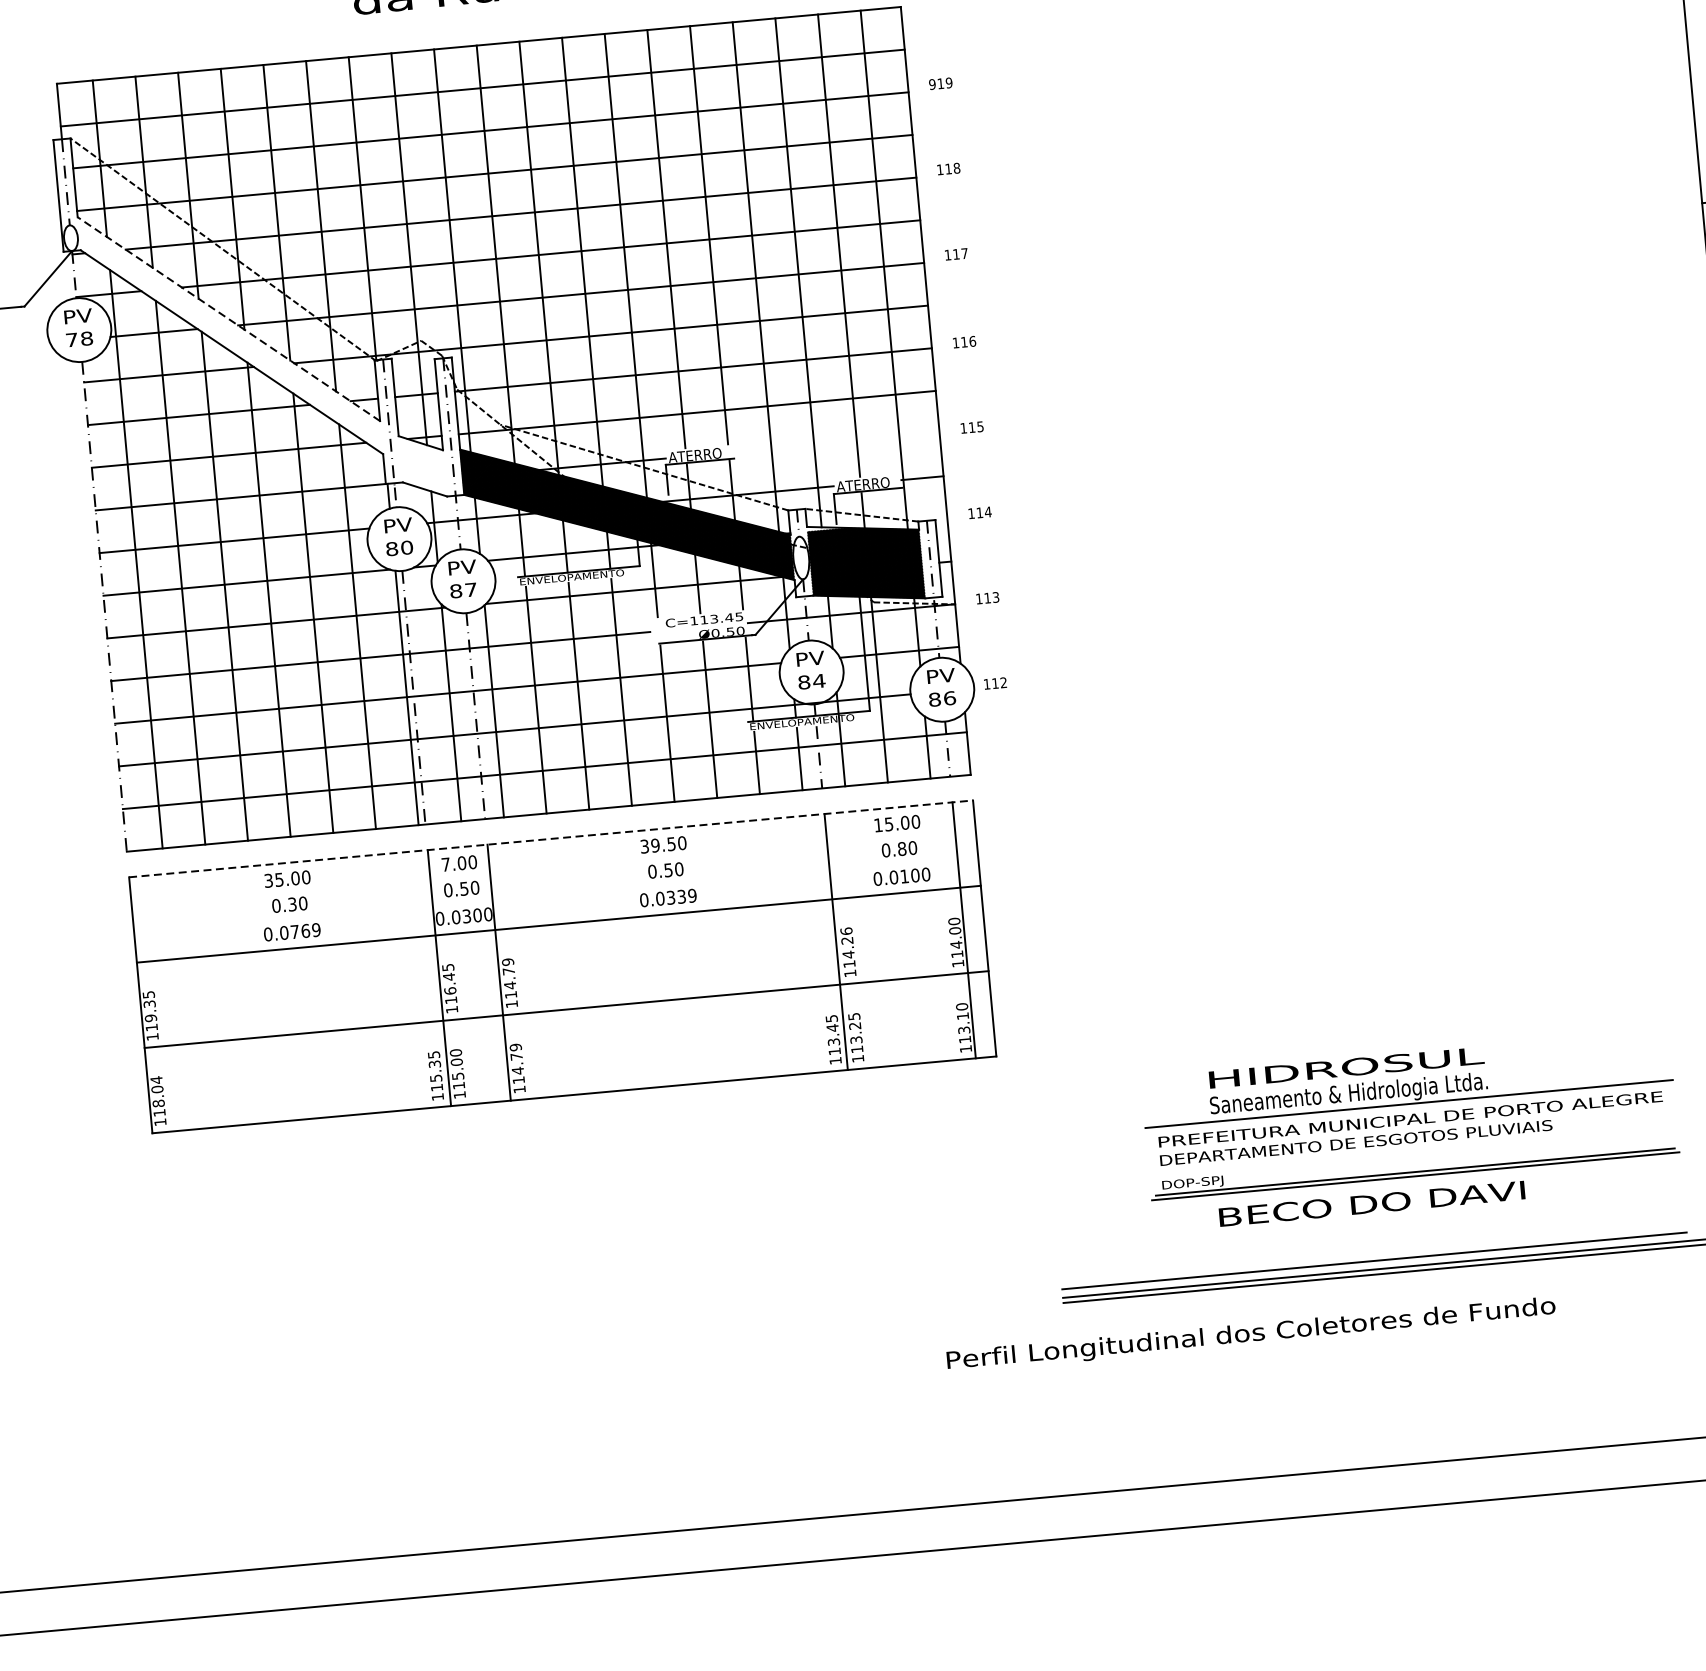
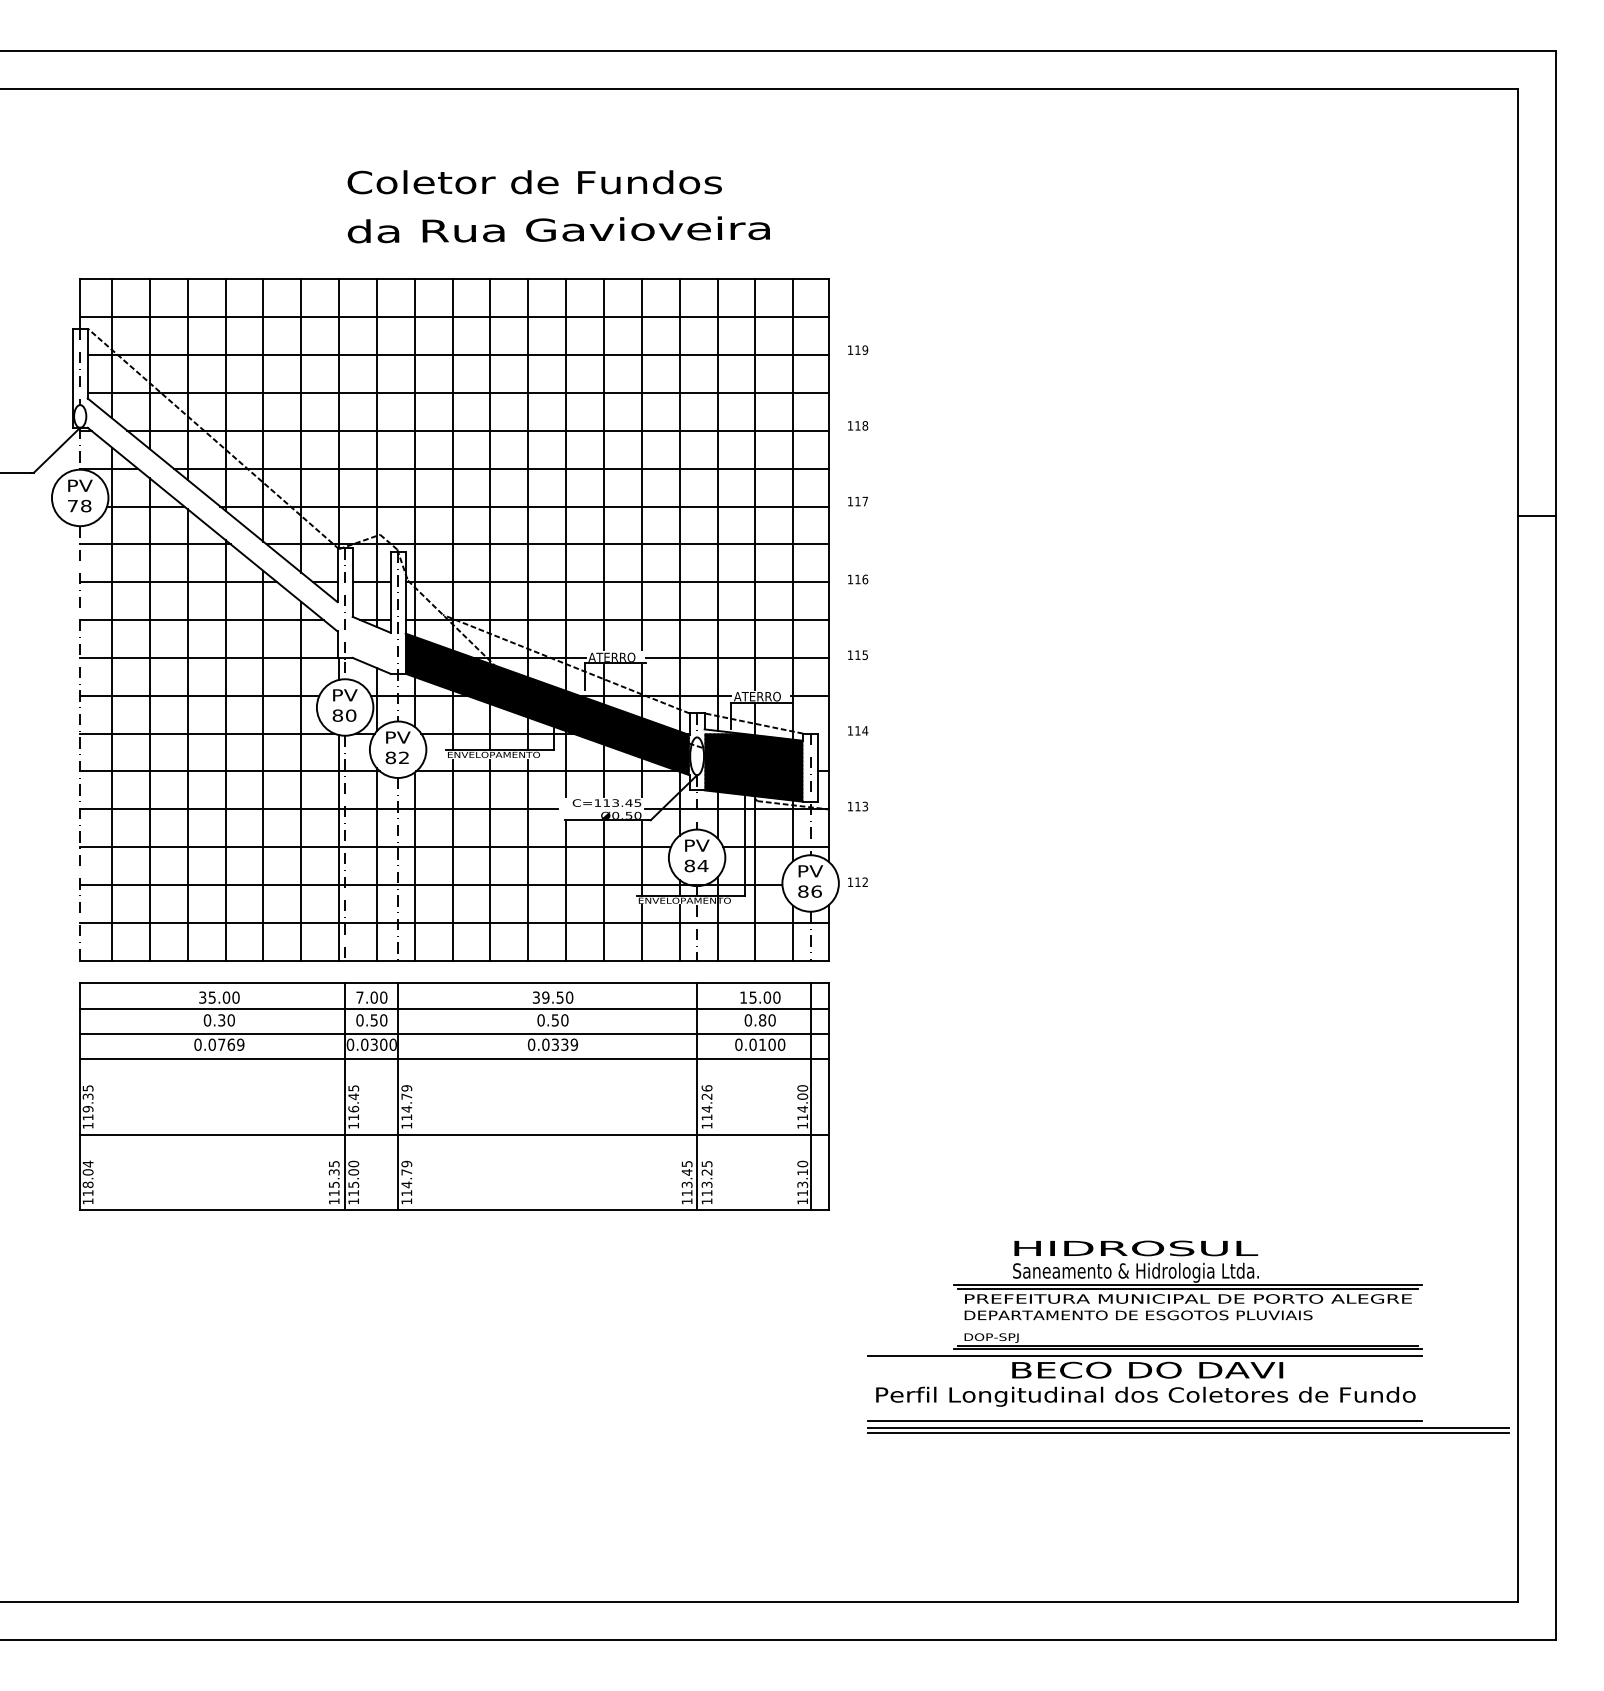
text: (932, 83) -> (850, 349), 919 -> 119
line: (228, 319) -> (212, 500), dashed -> solid
line: (835, 442) -> (736, 657), added
text: (470, 589) -> (403, 757), 87 -> 82
line: (552, 838) -> (455, 983), dashed -> solid
line: (553, 867) -> (454, 1008), added
line: (556, 895) -> (454, 1033), added
line: (1409, 1108) -> (1188, 1289), added
line: (1368, 1188) -> (1145, 1356), added
text: (1250, 1334) -> (1145, 1396), moved

